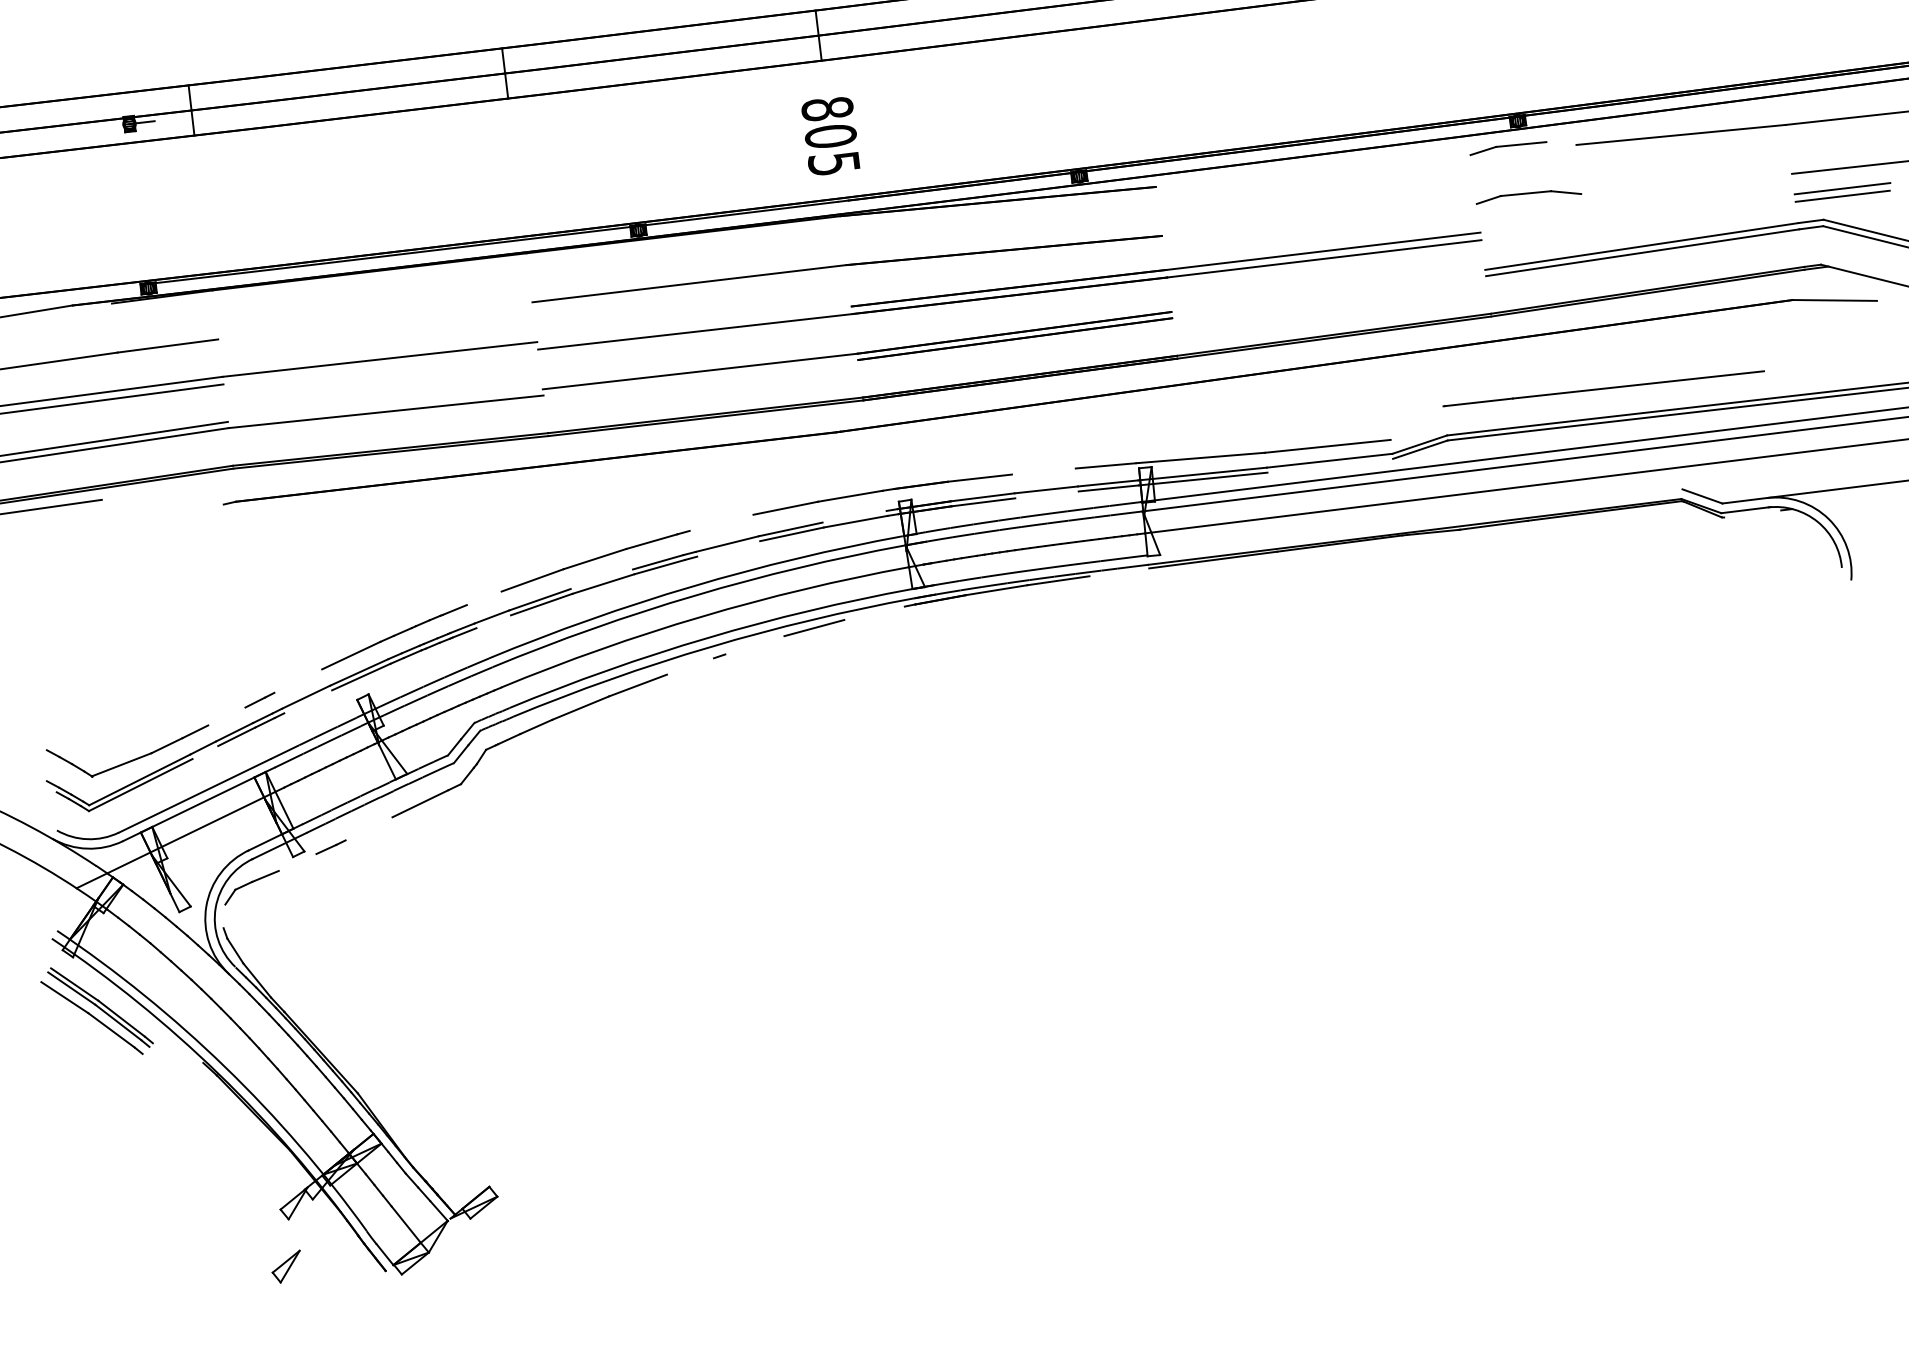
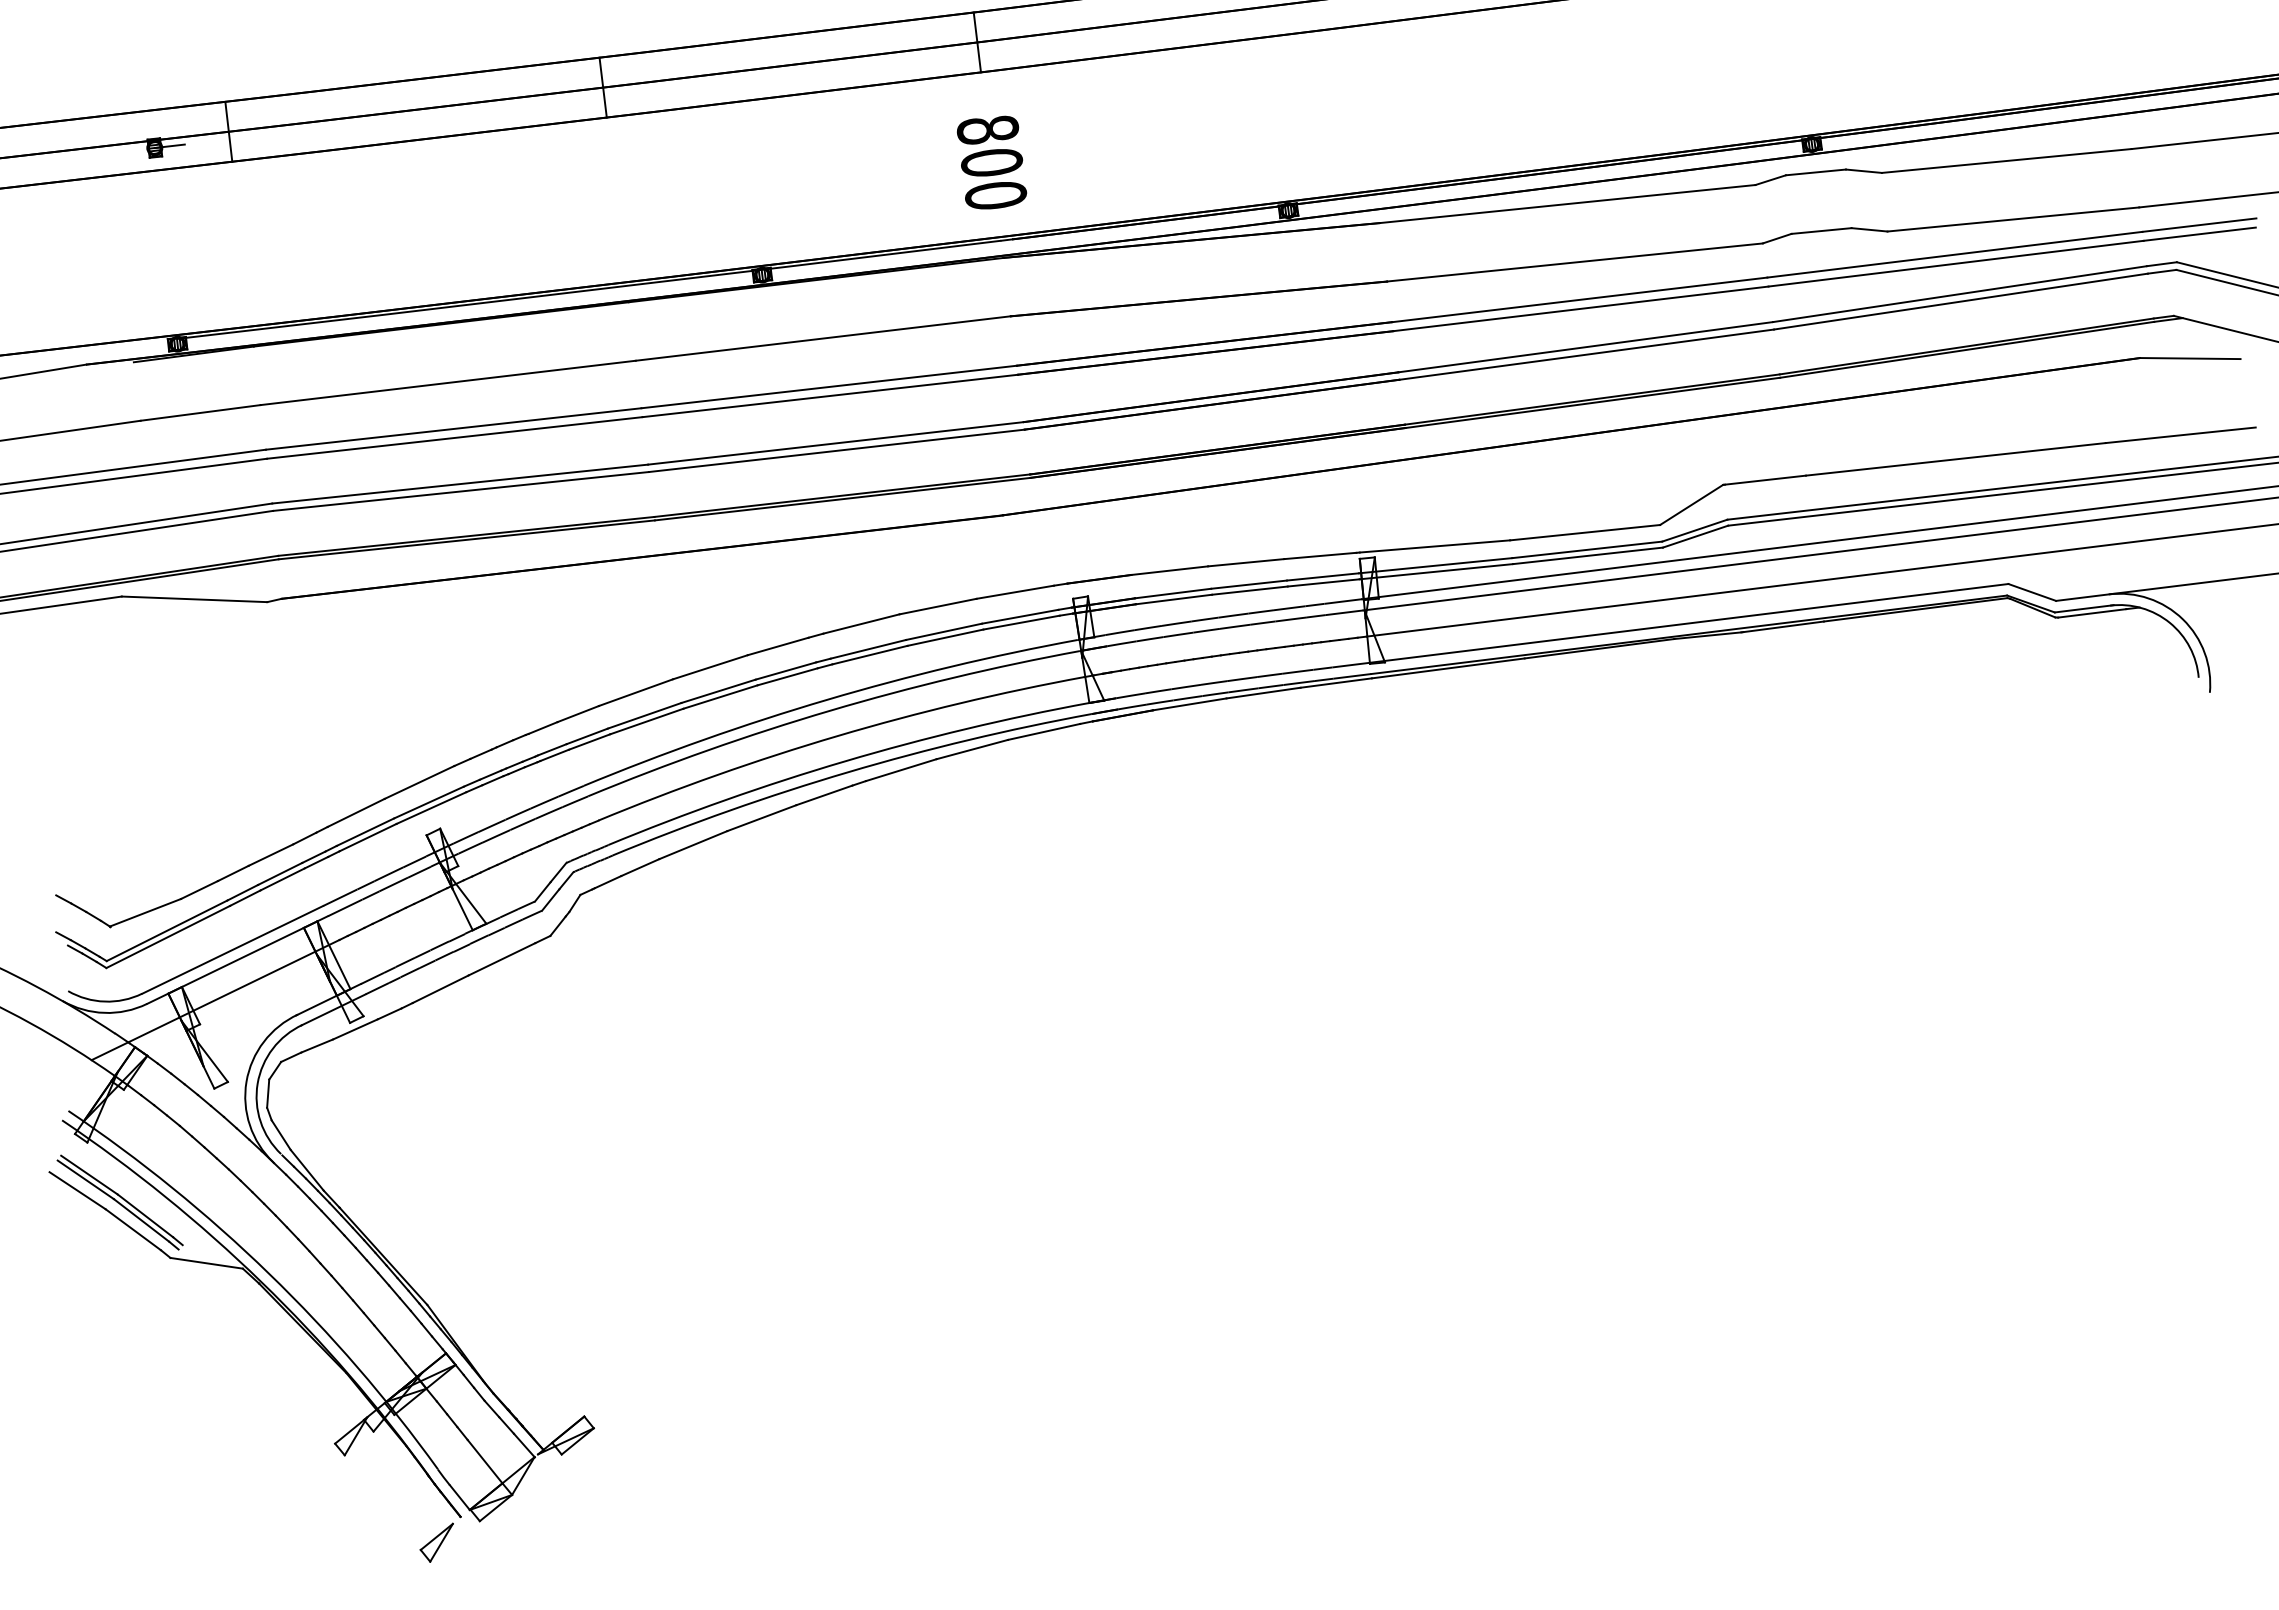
line: (1561, 142) -> (1863, 170), added
text: (833, 163) -> (995, 195), 805 -> 800
line: (1313, 171) -> (1567, 204), added
line: (1686, 183) -> (2013, 219), added
line: (1637, 213) -> (1954, 254), added
line: (1318, 219) -> (1574, 262), added
line: (1638, 220) -> (1955, 263), added
line: (1328, 291) -> (1585, 347), added
line: (1328, 297) -> (1586, 354), added
line: (374, 320) -> (447, 382), added
line: (693, 323) -> (828, 386), added
line: (1826, 364) -> (2180, 435), added
line: (380, 366) -> (454, 437), added
line: (700, 377) -> (836, 450), added
line: (385, 405) -> (460, 483), added
line: (1416, 422) -> (1691, 504), added
line: (1329, 465) -> (1587, 555), added
line: (1044, 471) -> (1246, 562), added
line: (1046, 494) -> (1249, 590), added
line: (162, 502) -> (194, 599), added
line: (1752, 514) -> (2092, 613), added
line: (854, 516) -> (1020, 616), added
line: (721, 522) -> (861, 623), added
line: (1415, 522) -> (1689, 623), added
line: (728, 548) -> (869, 654), added
line: (1118, 571) -> (1335, 682), added
line: (601, 578) -> (718, 690), added
line: (483, 598) -> (577, 714), added
line: (874, 612) -> (1043, 731), added
line: (493, 621) -> (589, 741), added
line: (754, 645) -> (900, 770), added
line: (690, 666) -> (824, 795), added
line: (297, 680) -> (355, 812), added
line: (307, 701) -> (367, 837), added
line: (226, 715) -> (270, 854), added
line: (205, 751) -> (245, 897), added
line: (368, 829) -> (440, 989), added
line: (297, 862) -> (355, 1029), added
line: (224, 916) -> (268, 1093), added
line: (172, 1057) -> (206, 1262), added
part: (285, 1266) -> (436, 1542), moved

